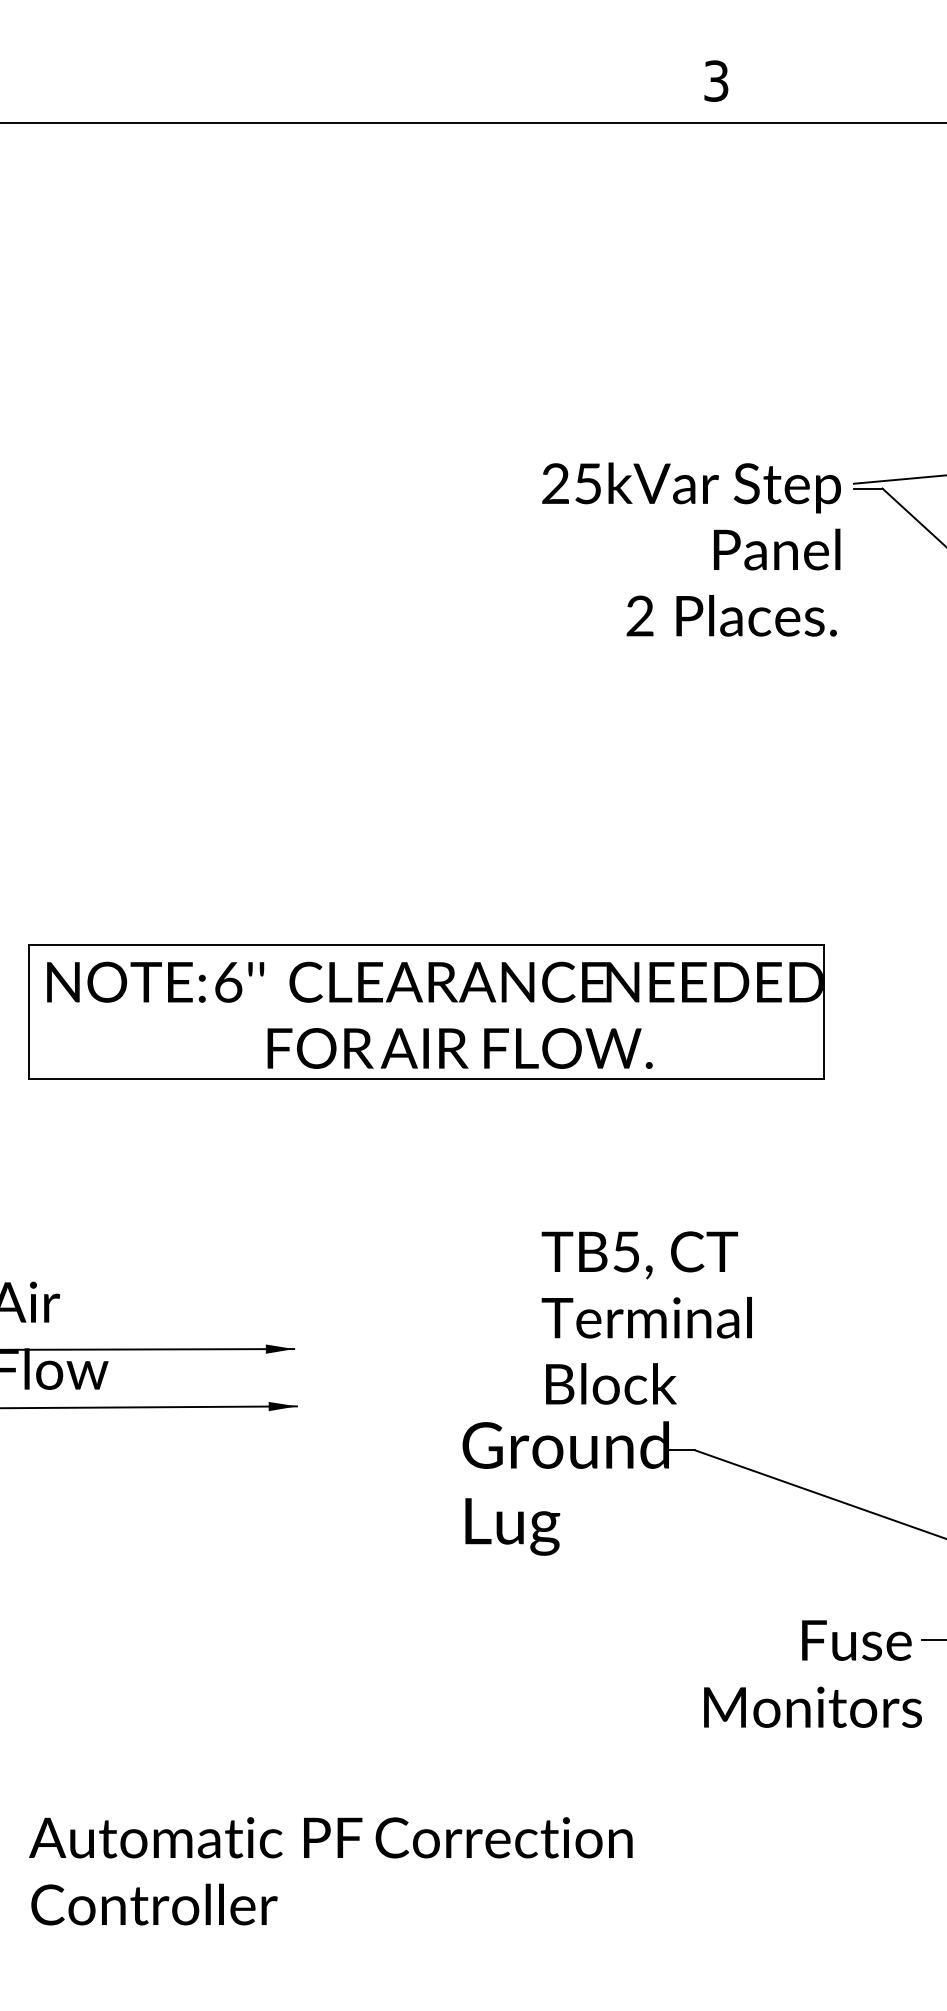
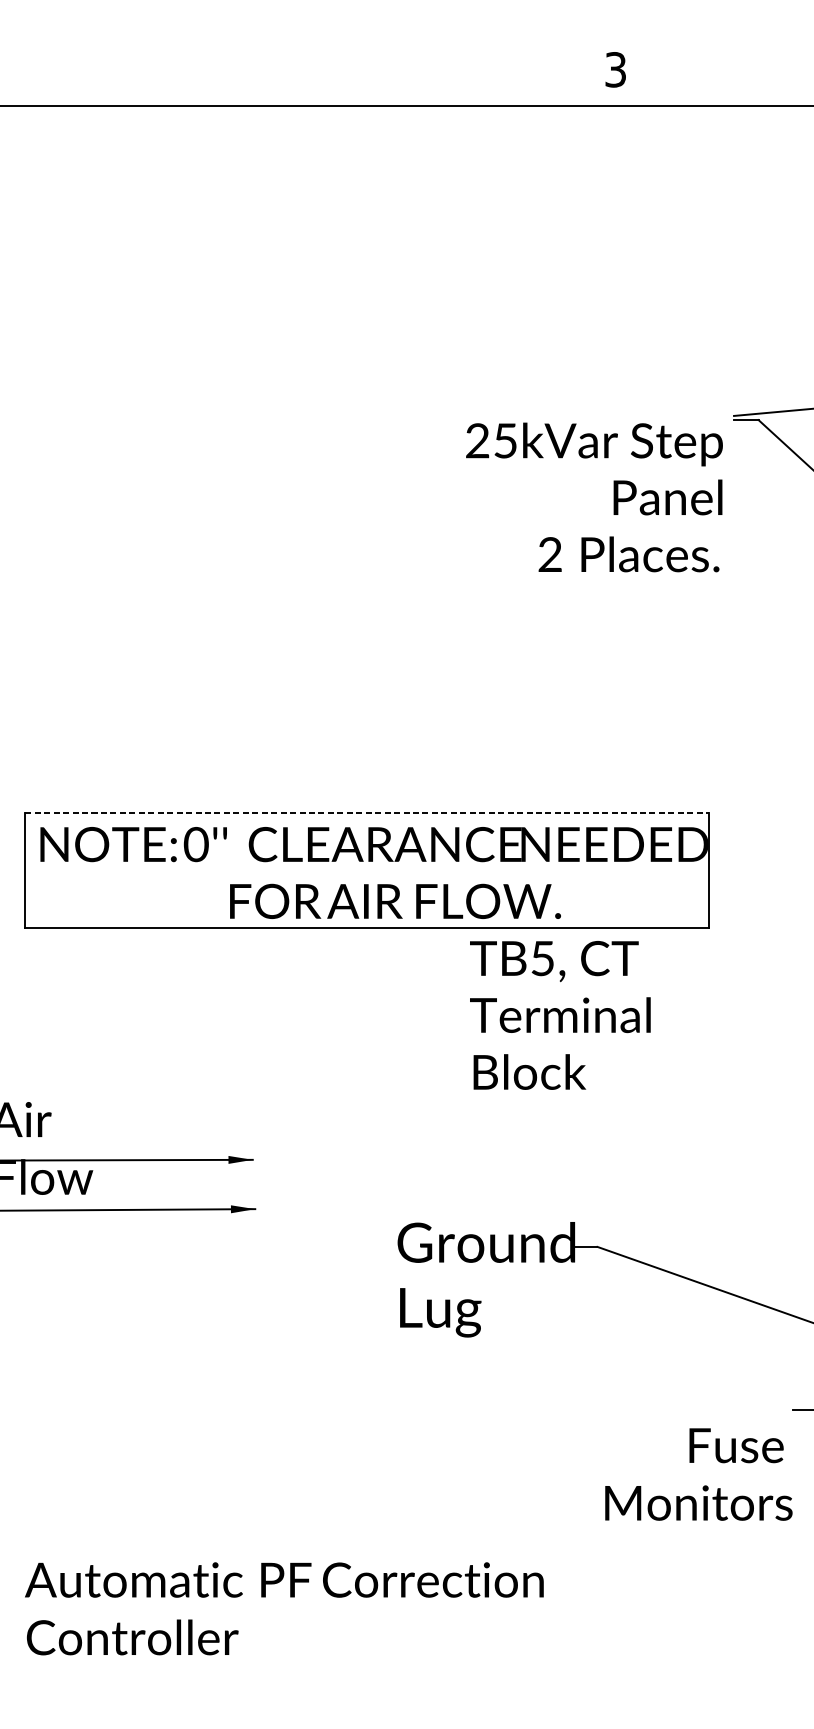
text: (691, 549) -> (594, 497), moved
line: (427, 945) -> (367, 812), solid -> dashed
text: (228, 981) -> (196, 843), 6'' -> 0''
text: (646, 1317) -> (560, 1014), moved
text: (812, 1673) -> (698, 1474), moved

